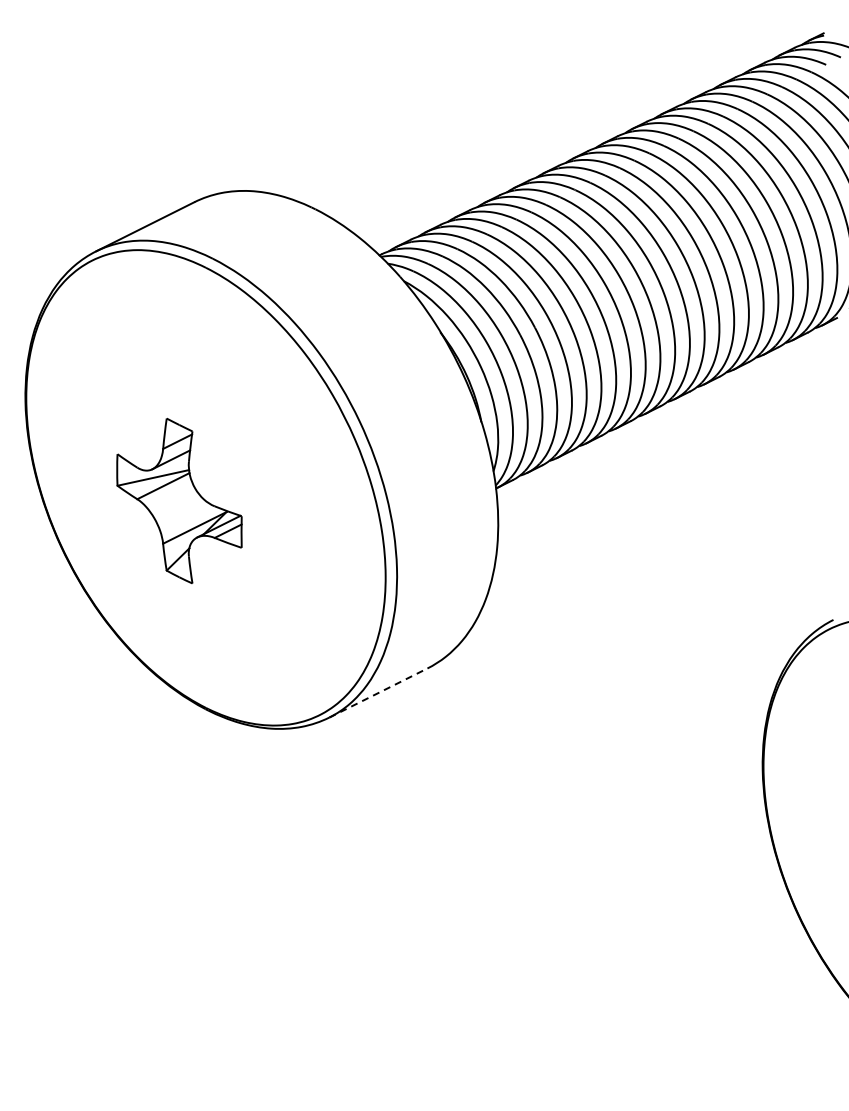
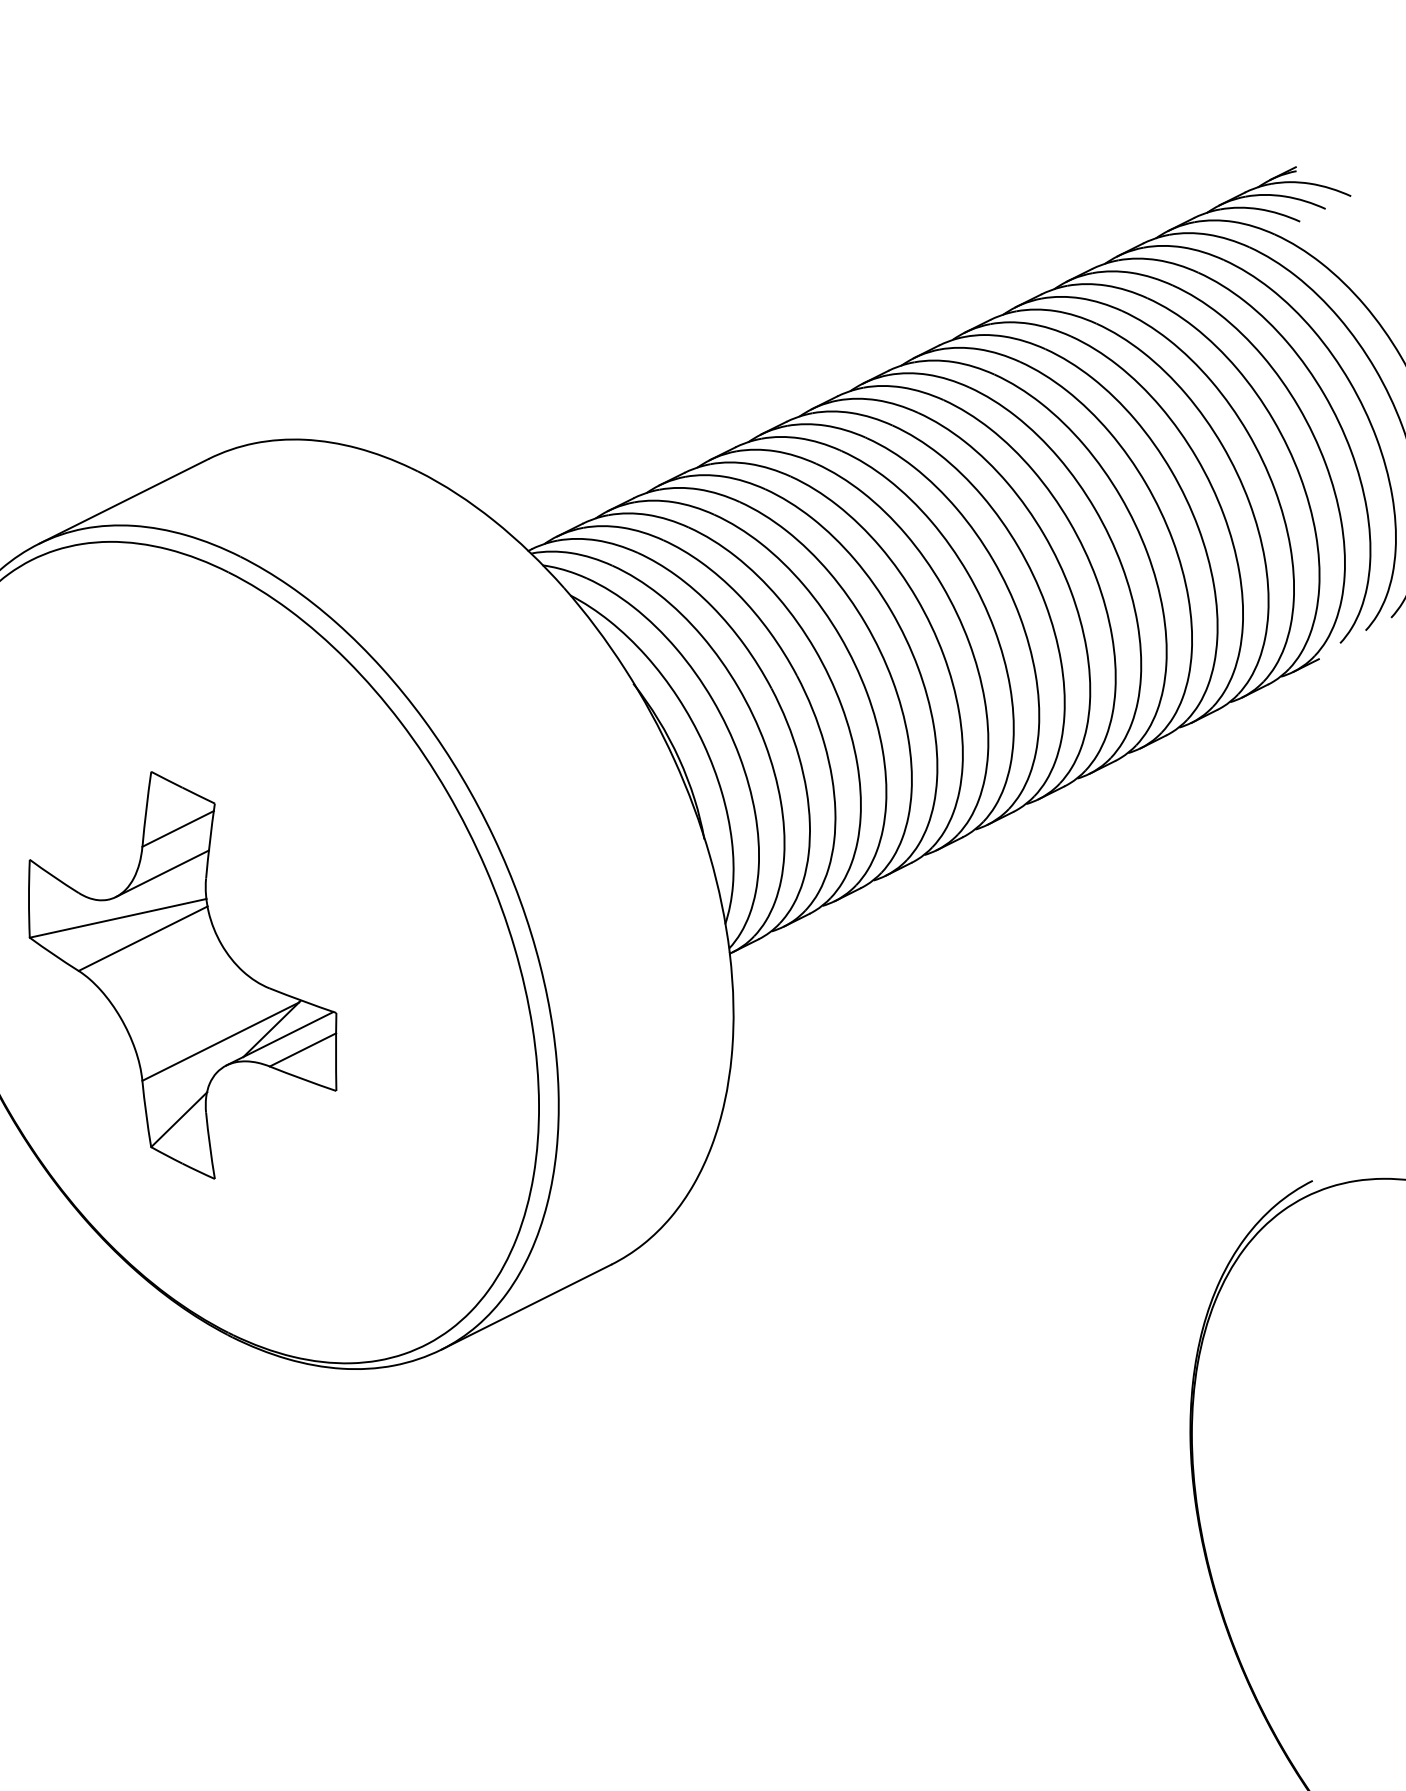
part: (179, 500) -> (182, 974), size x1.43
line: (378, 693) -> (526, 1307), dashed -> solid

